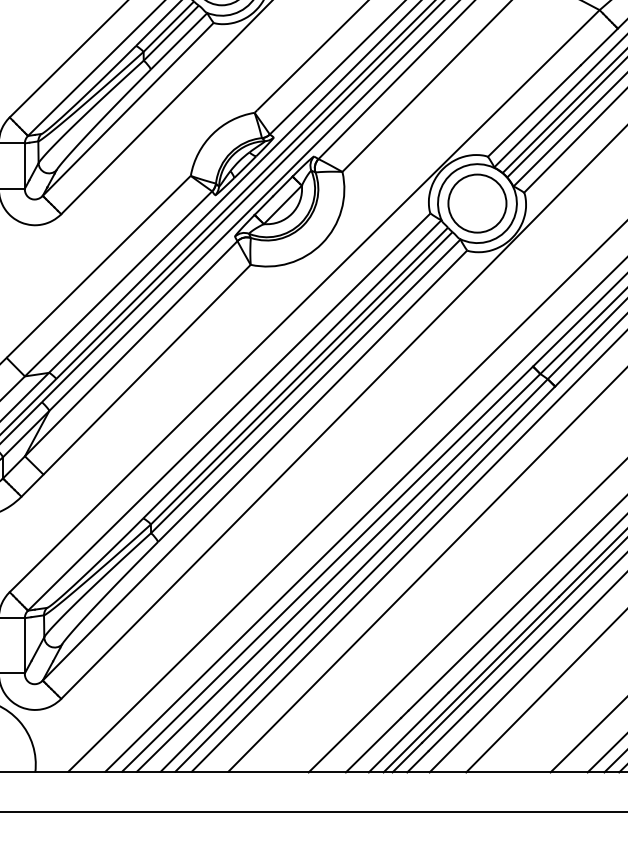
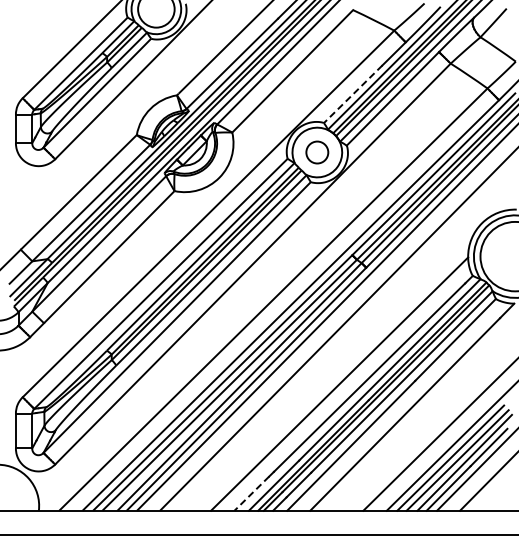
line: (533, 111) -> (352, 94), solid -> dashed
circle: (477, 203) -> (317, 152), size x0.6
line: (372, 746) -> (251, 494), solid -> dashed

